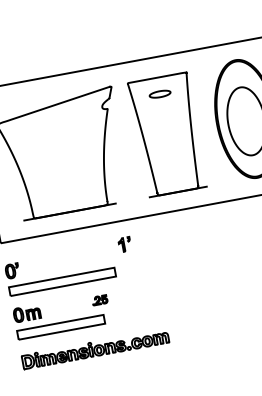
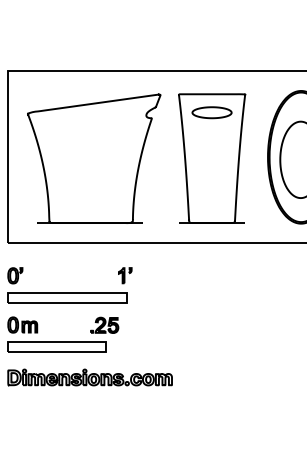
part: (159, 94) -> (211, 112), size x1.67
part: (125, 244) -> (125, 275), moved
part: (99, 299) -> (104, 324), size x1.67

